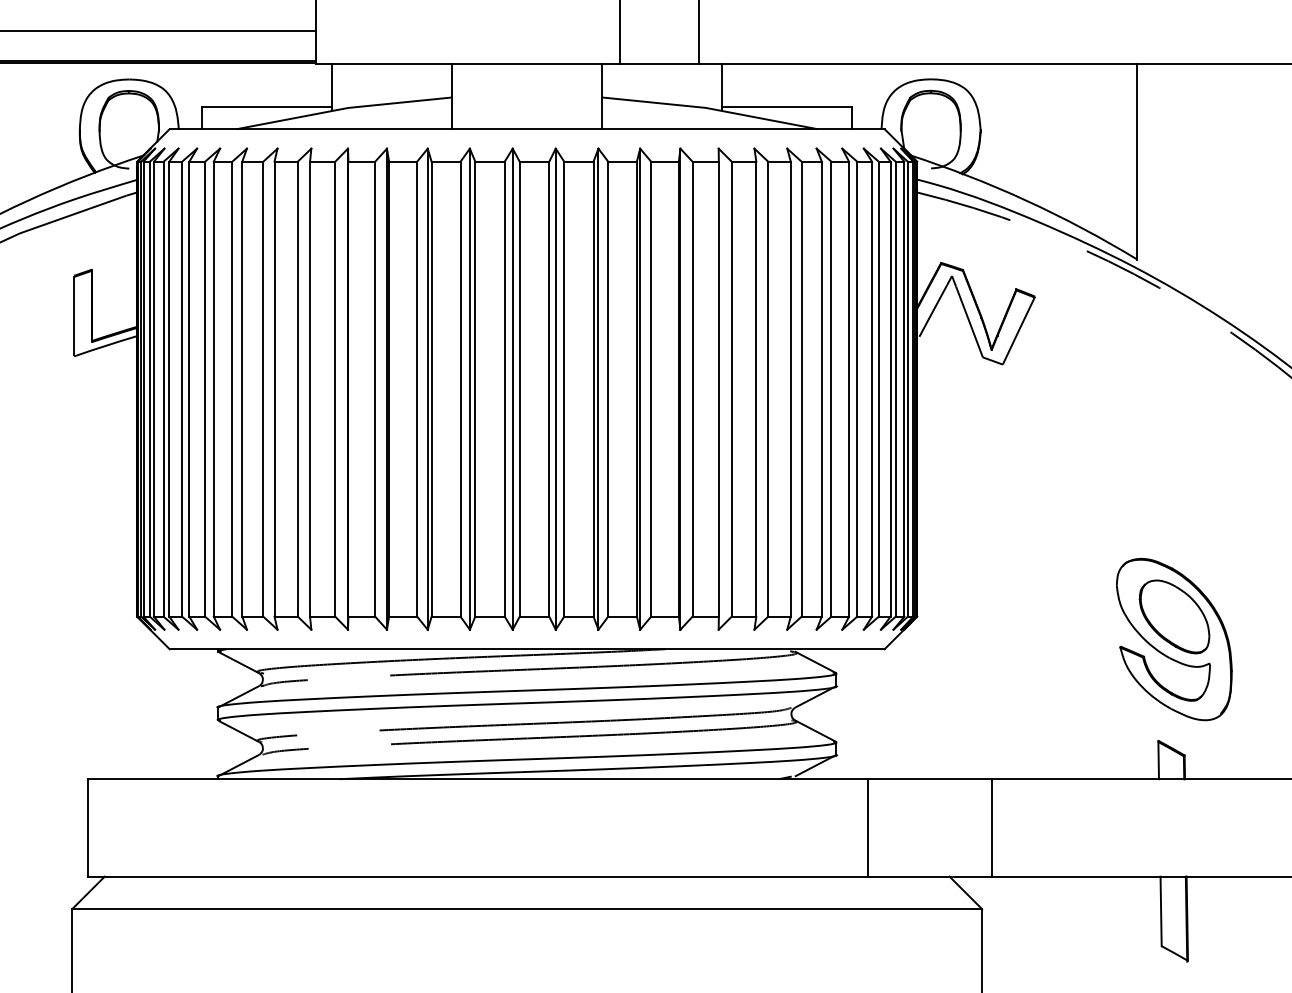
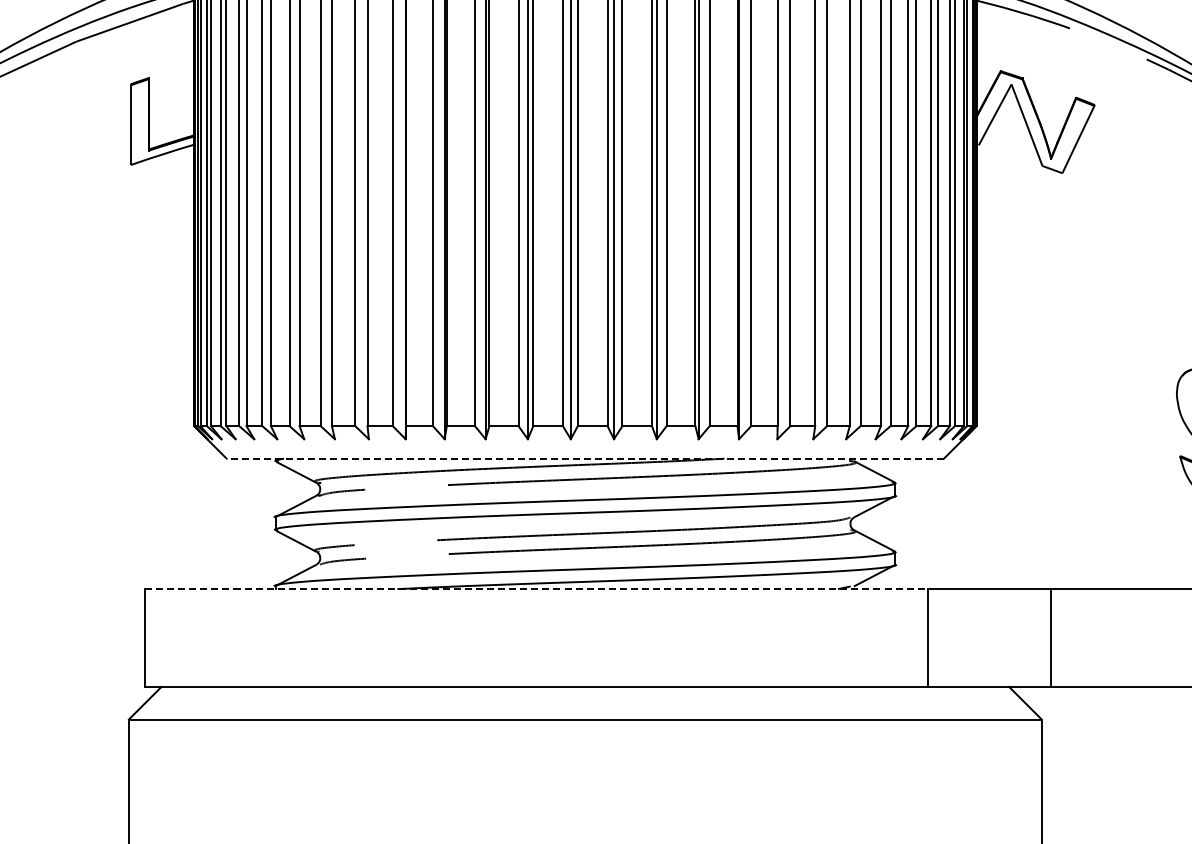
line: (527, 649) -> (585, 459), solid -> dashed
line: (478, 779) -> (536, 589), solid -> dashed

